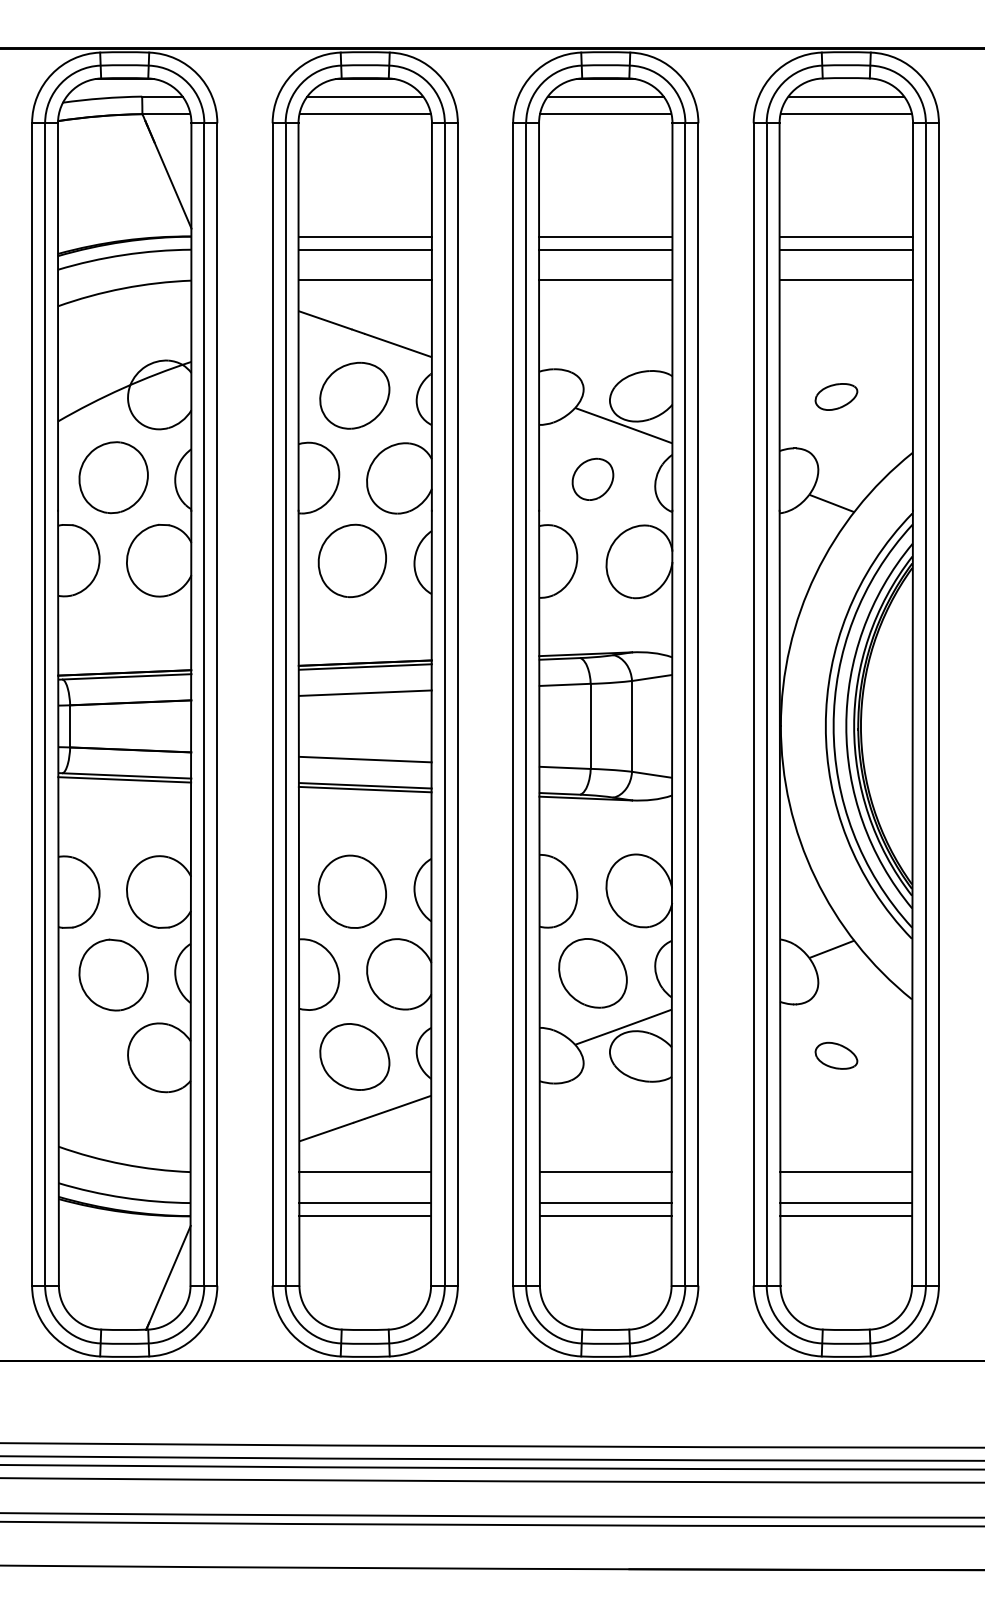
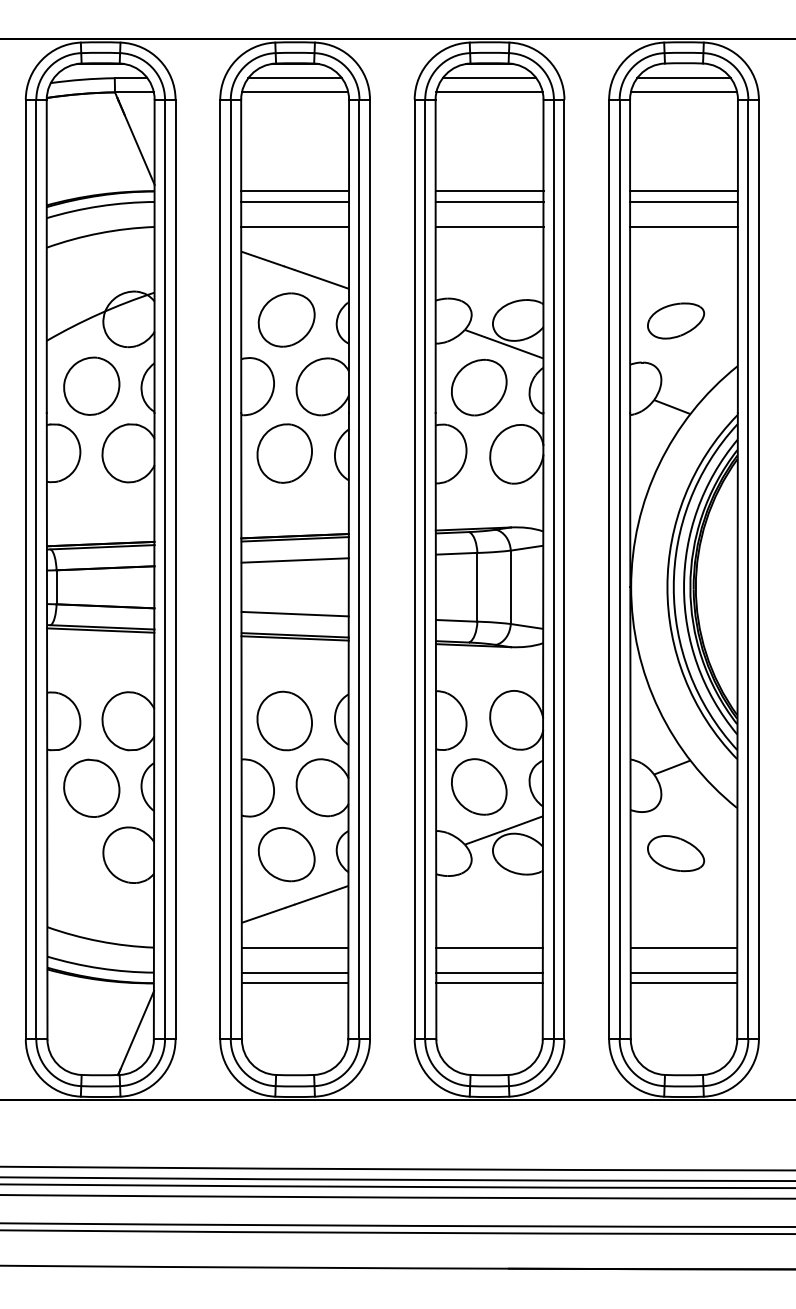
part: (836, 396) -> (676, 320), size x1.67
part: (592, 479) -> (478, 387), size x1.67
part: (836, 1055) -> (676, 853), size x1.67

